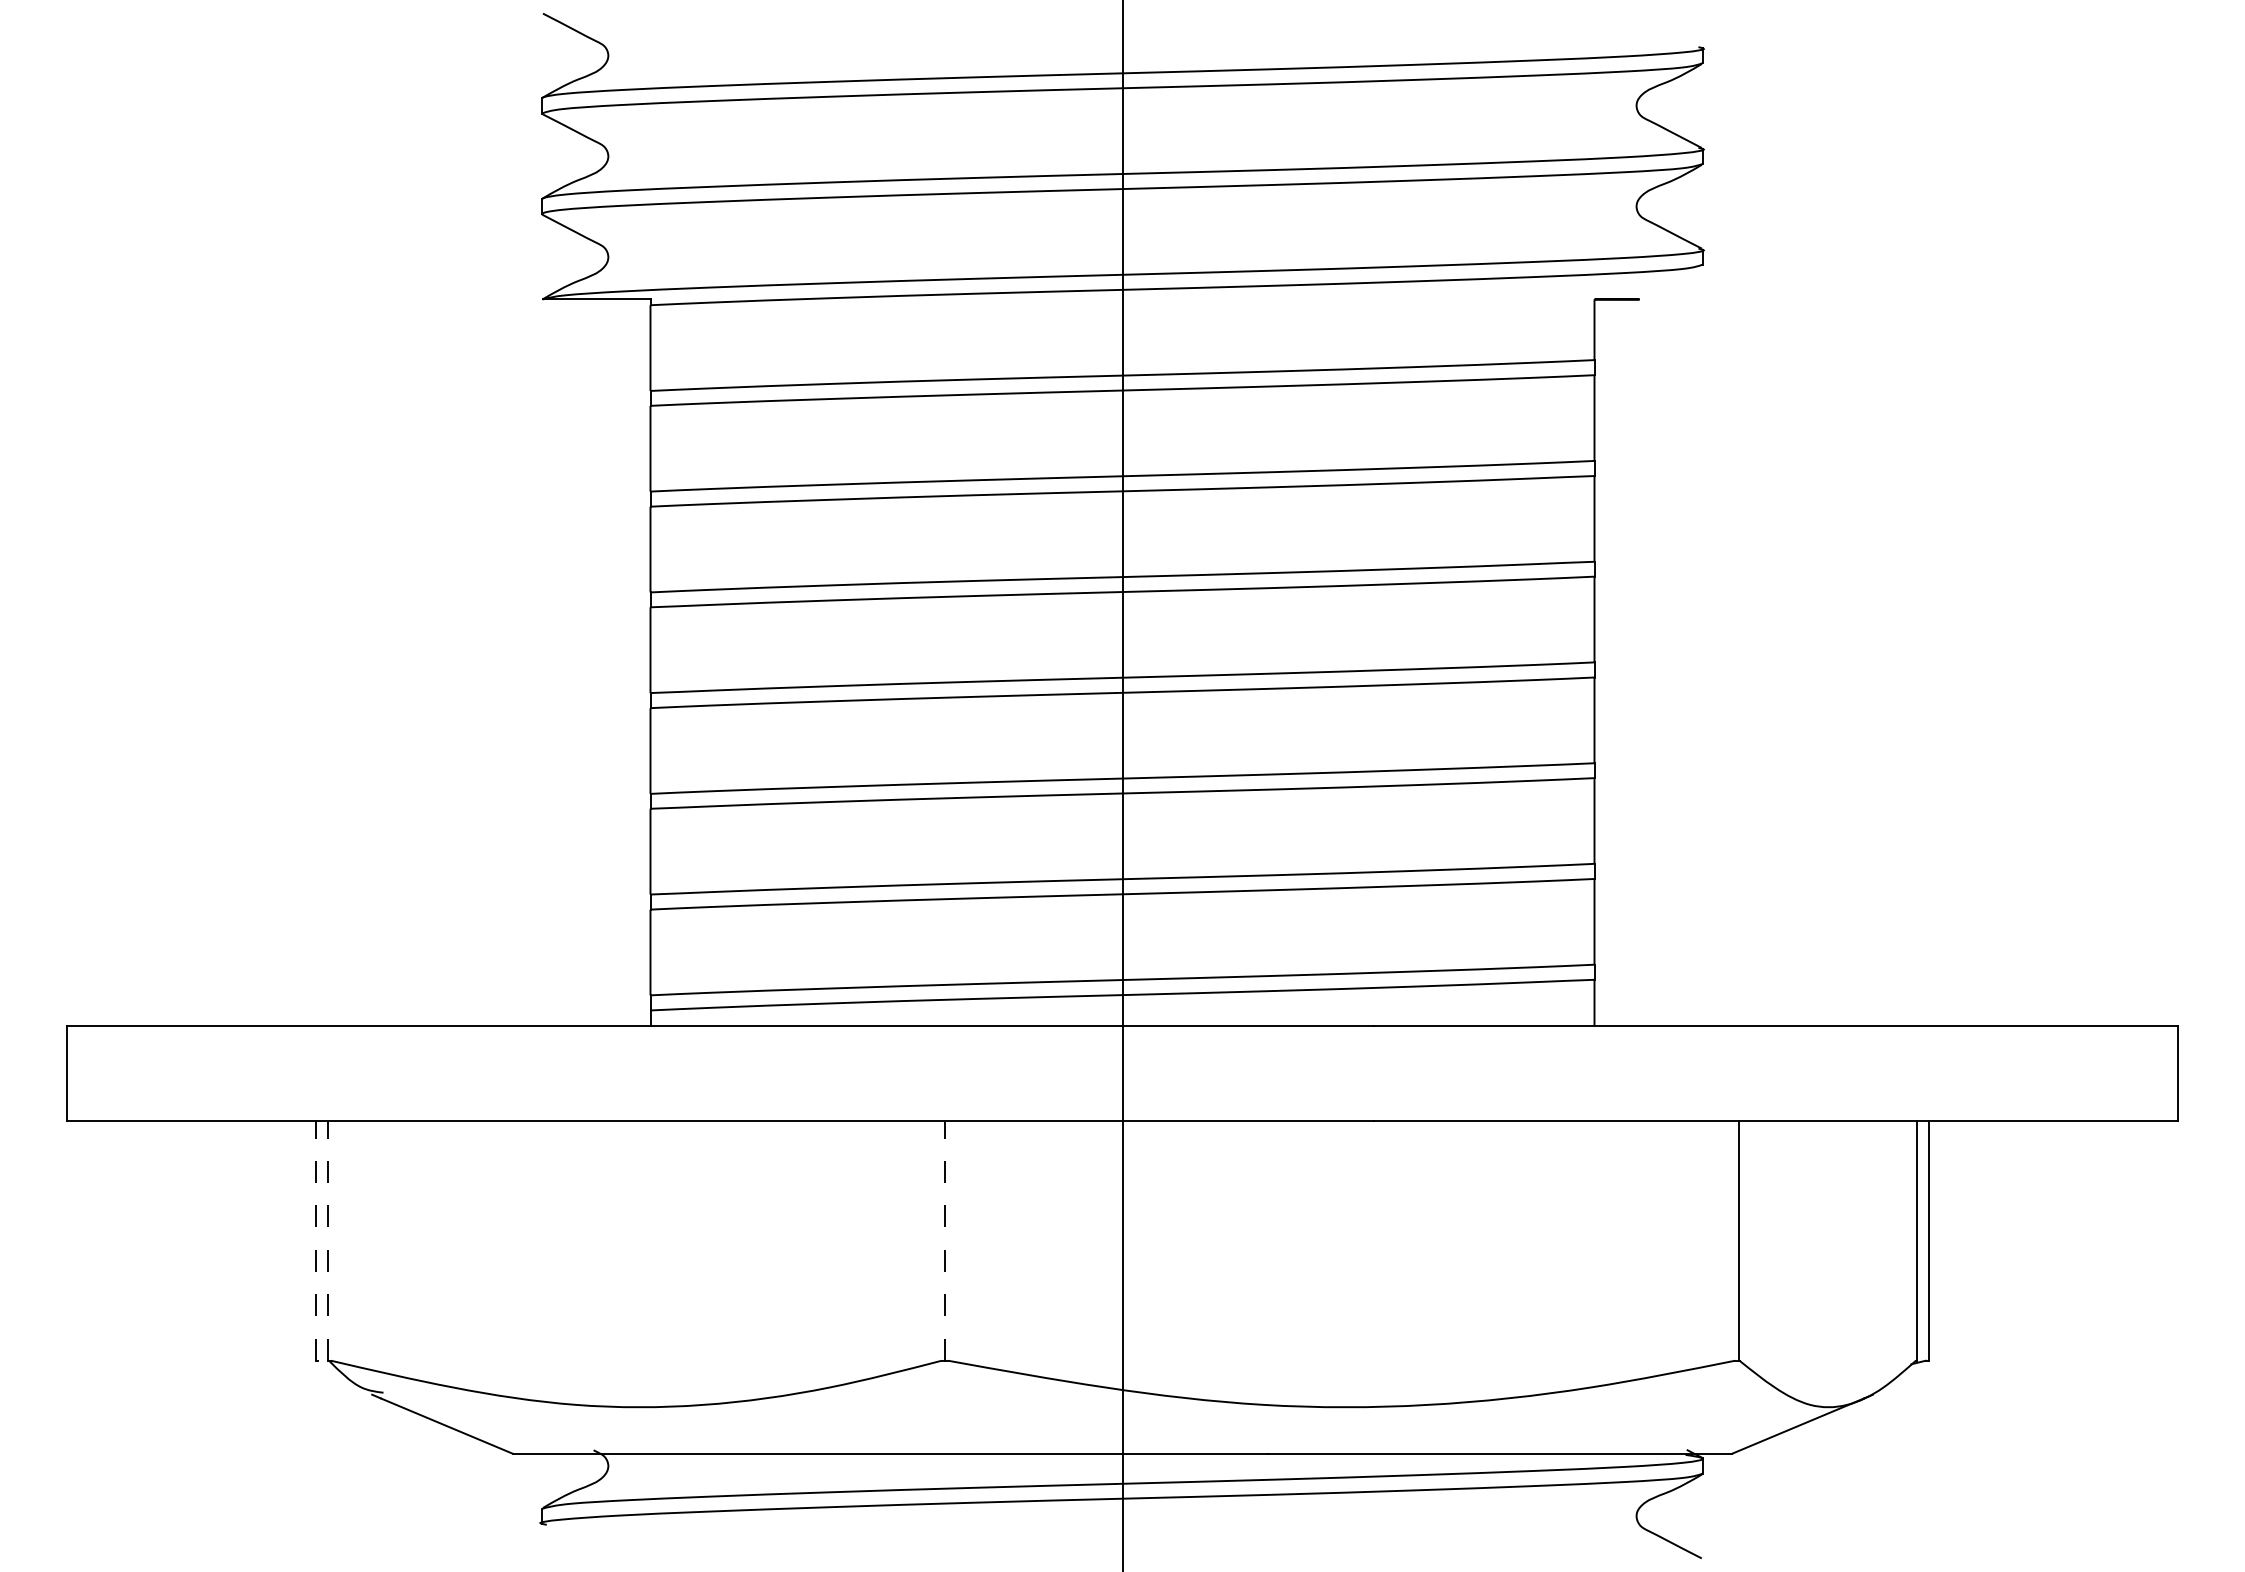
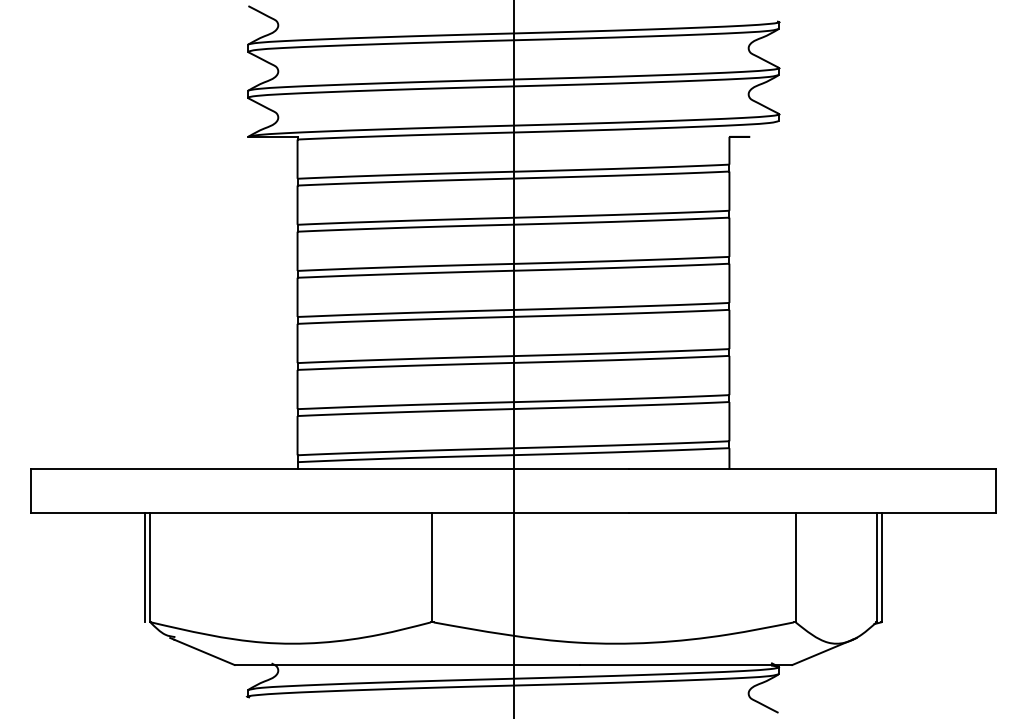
line: (315, 1240) -> (144, 567), dashed -> solid
line: (329, 1240) -> (150, 567), dashed -> solid
line: (945, 1240) -> (432, 567), dashed -> solid

